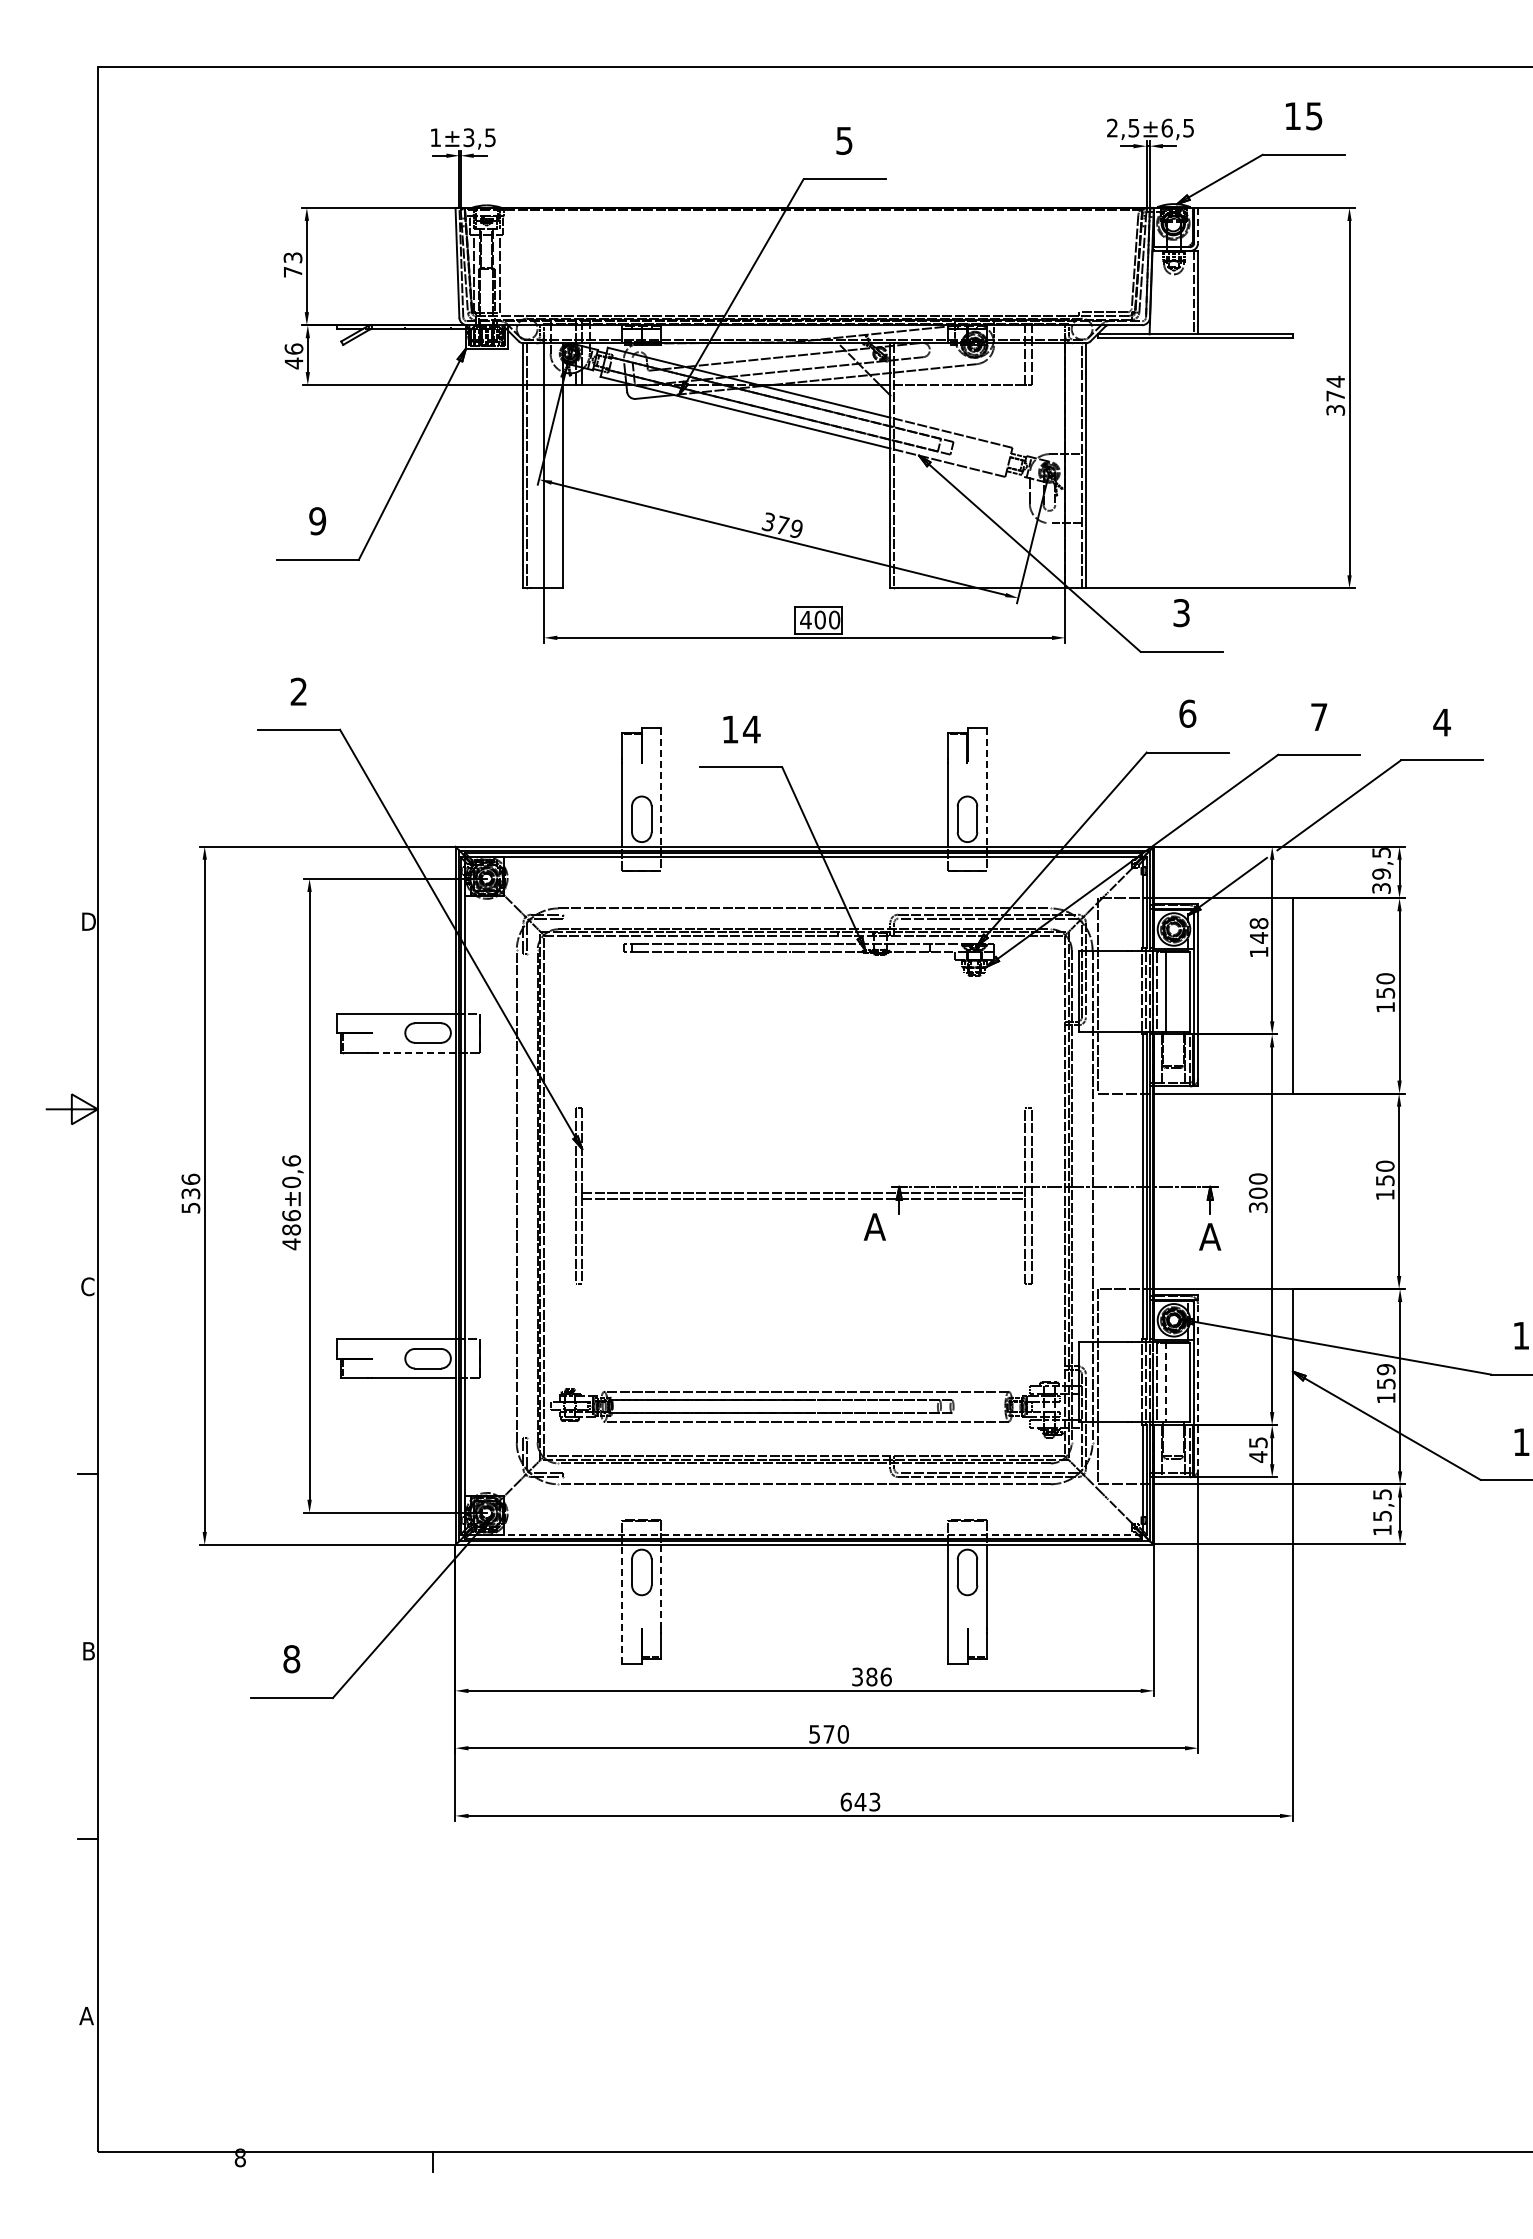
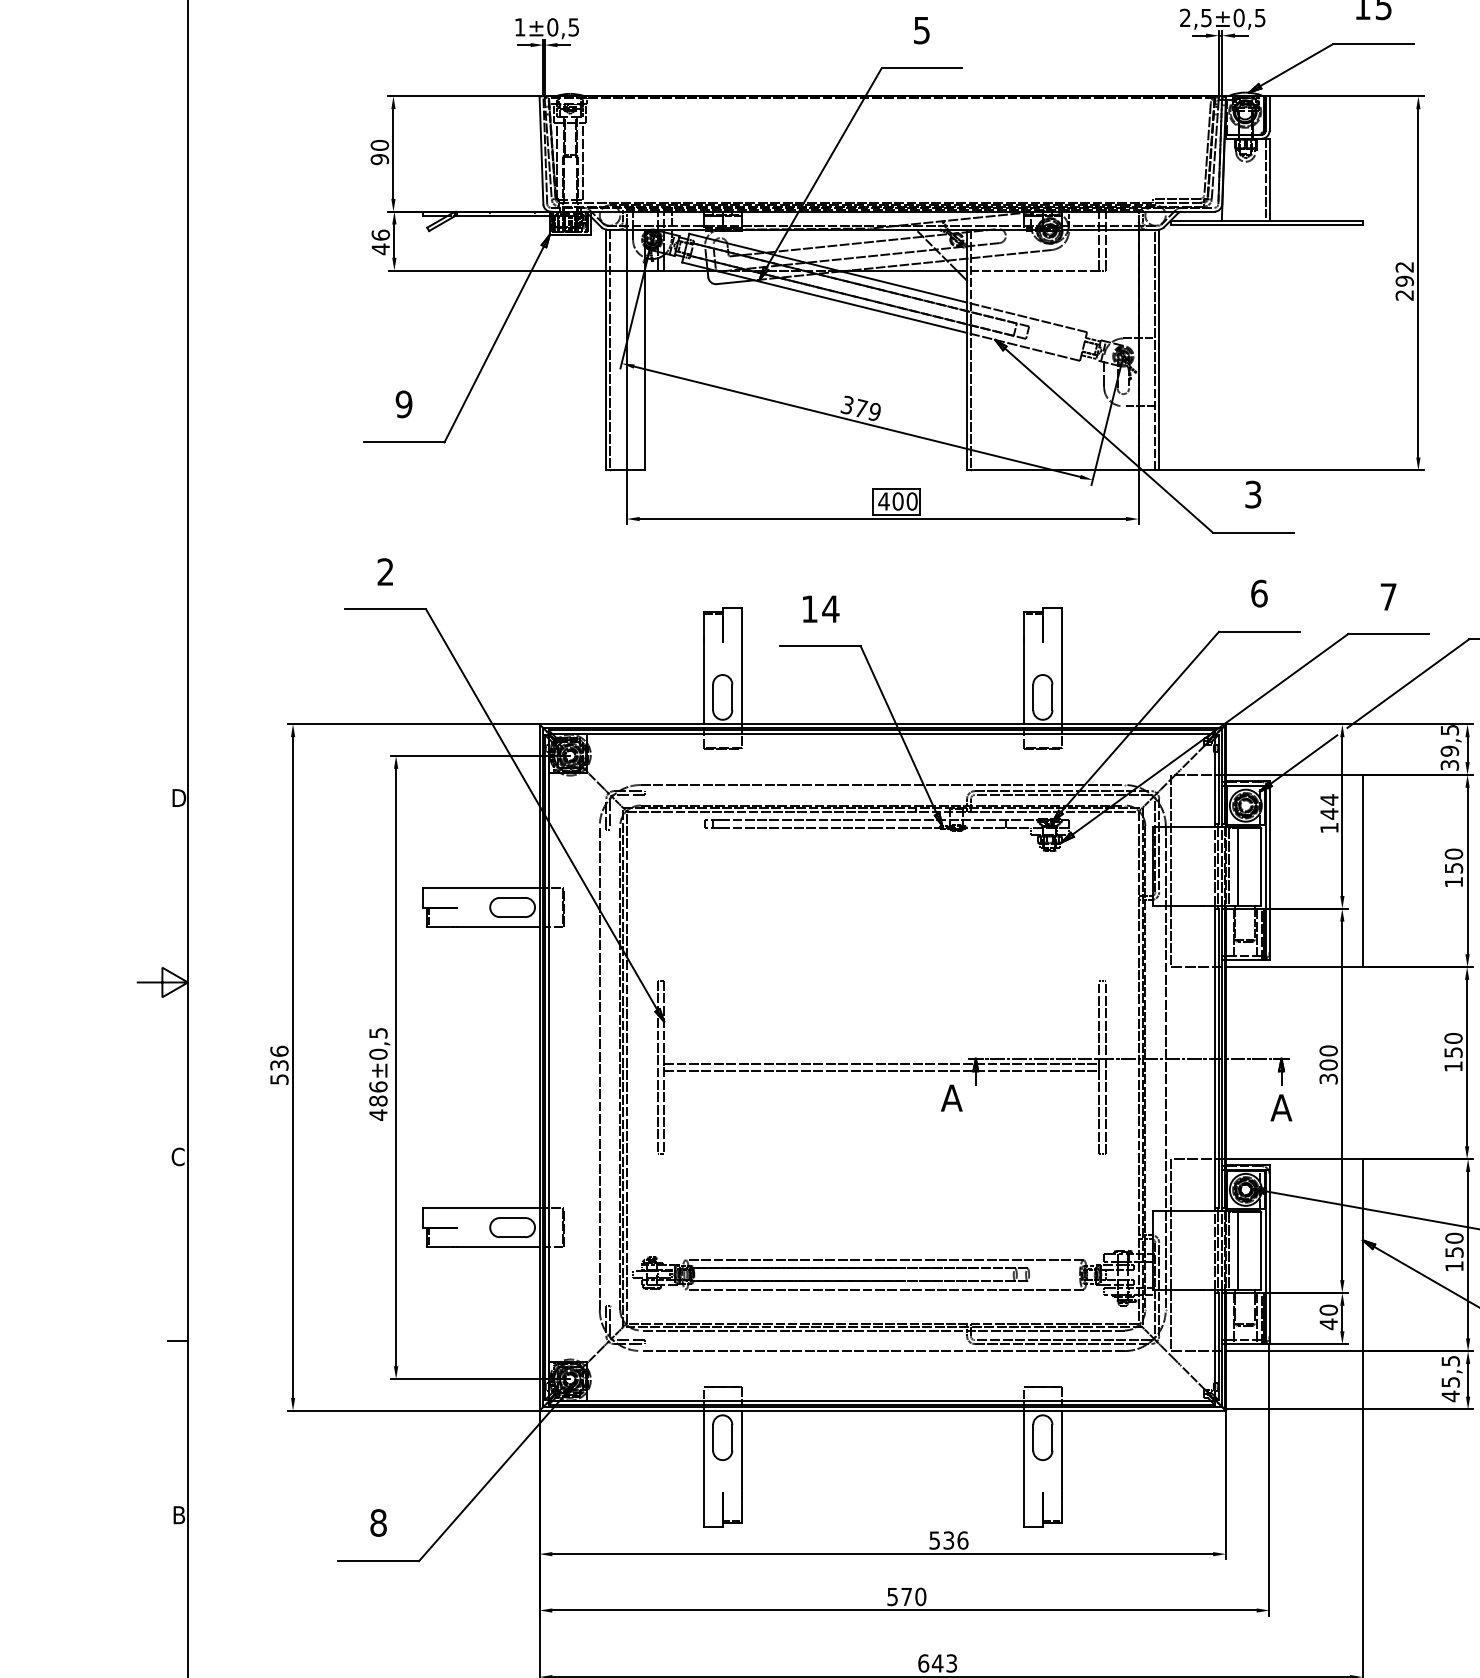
text: (1166, 127) -> (1238, 17), ±6,5 -> ±0,5
text: (468, 137) -> (552, 27), ±3,5 -> ±0,5
line: (1198, 225) -> (1269, 113), dashed -> solid
text: (292, 264) -> (379, 152), 73 -> 90
text: (1335, 395) -> (1404, 280), 374 -> 292
line: (661, 787) -> (742, 666), dashed -> solid
line: (987, 787) -> (1062, 666), dashed -> solid
text: (1258, 923) -> (1328, 799), 148 -> 144
line: (413, 1052) -> (498, 926), dashed -> solid
text: (291, 1160) -> (378, 1032), ±0,6 -> ±0,5
text: (1386, 1369) -> (1454, 1238), 159 -> 150
line: (1165, 1382) -> (1237, 1251), dashed -> solid
line: (1198, 1388) -> (1269, 1256), dashed -> solid
text: (1258, 1442) -> (1328, 1309), 45 -> 40
text: (1382, 1530) -> (1450, 1396), 15,5 -> 45,5
line: (803, 1534) -> (881, 1400), dashed -> solid
line: (661, 1587) -> (742, 1452), dashed -> solid
line: (622, 1603) -> (703, 1468), dashed -> solid
text: (864, 1676) -> (941, 1540), 386 -> 536

